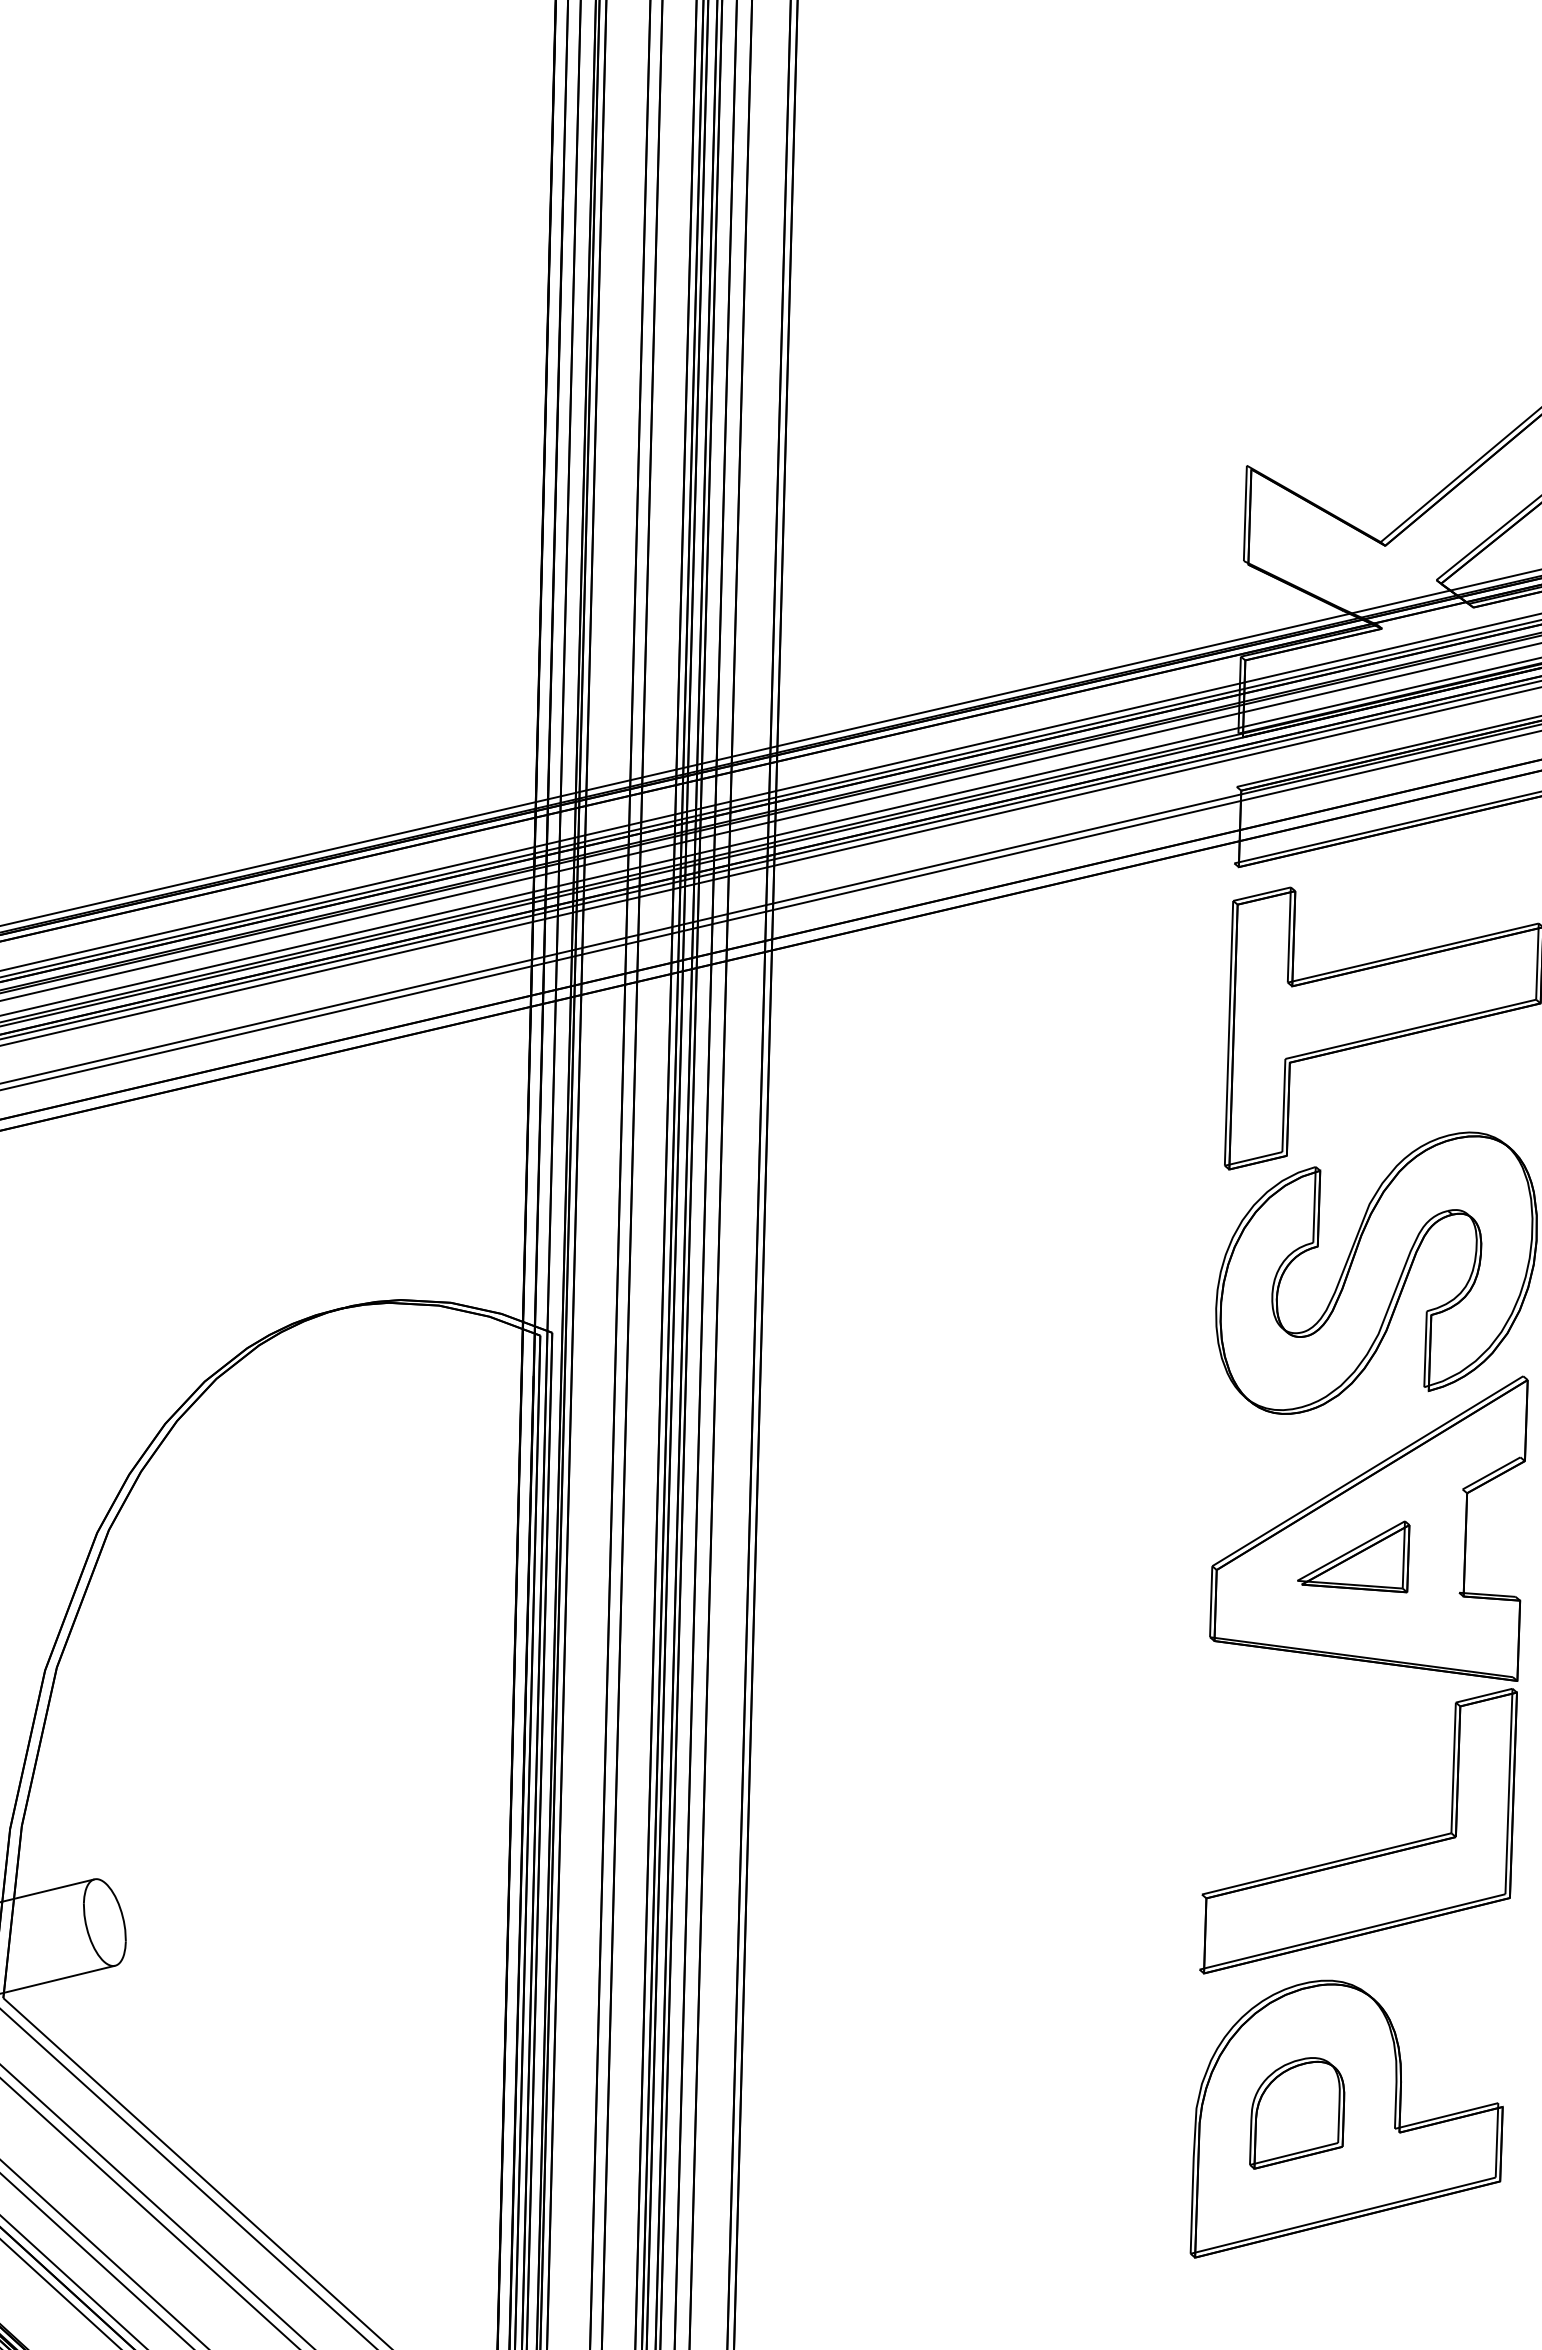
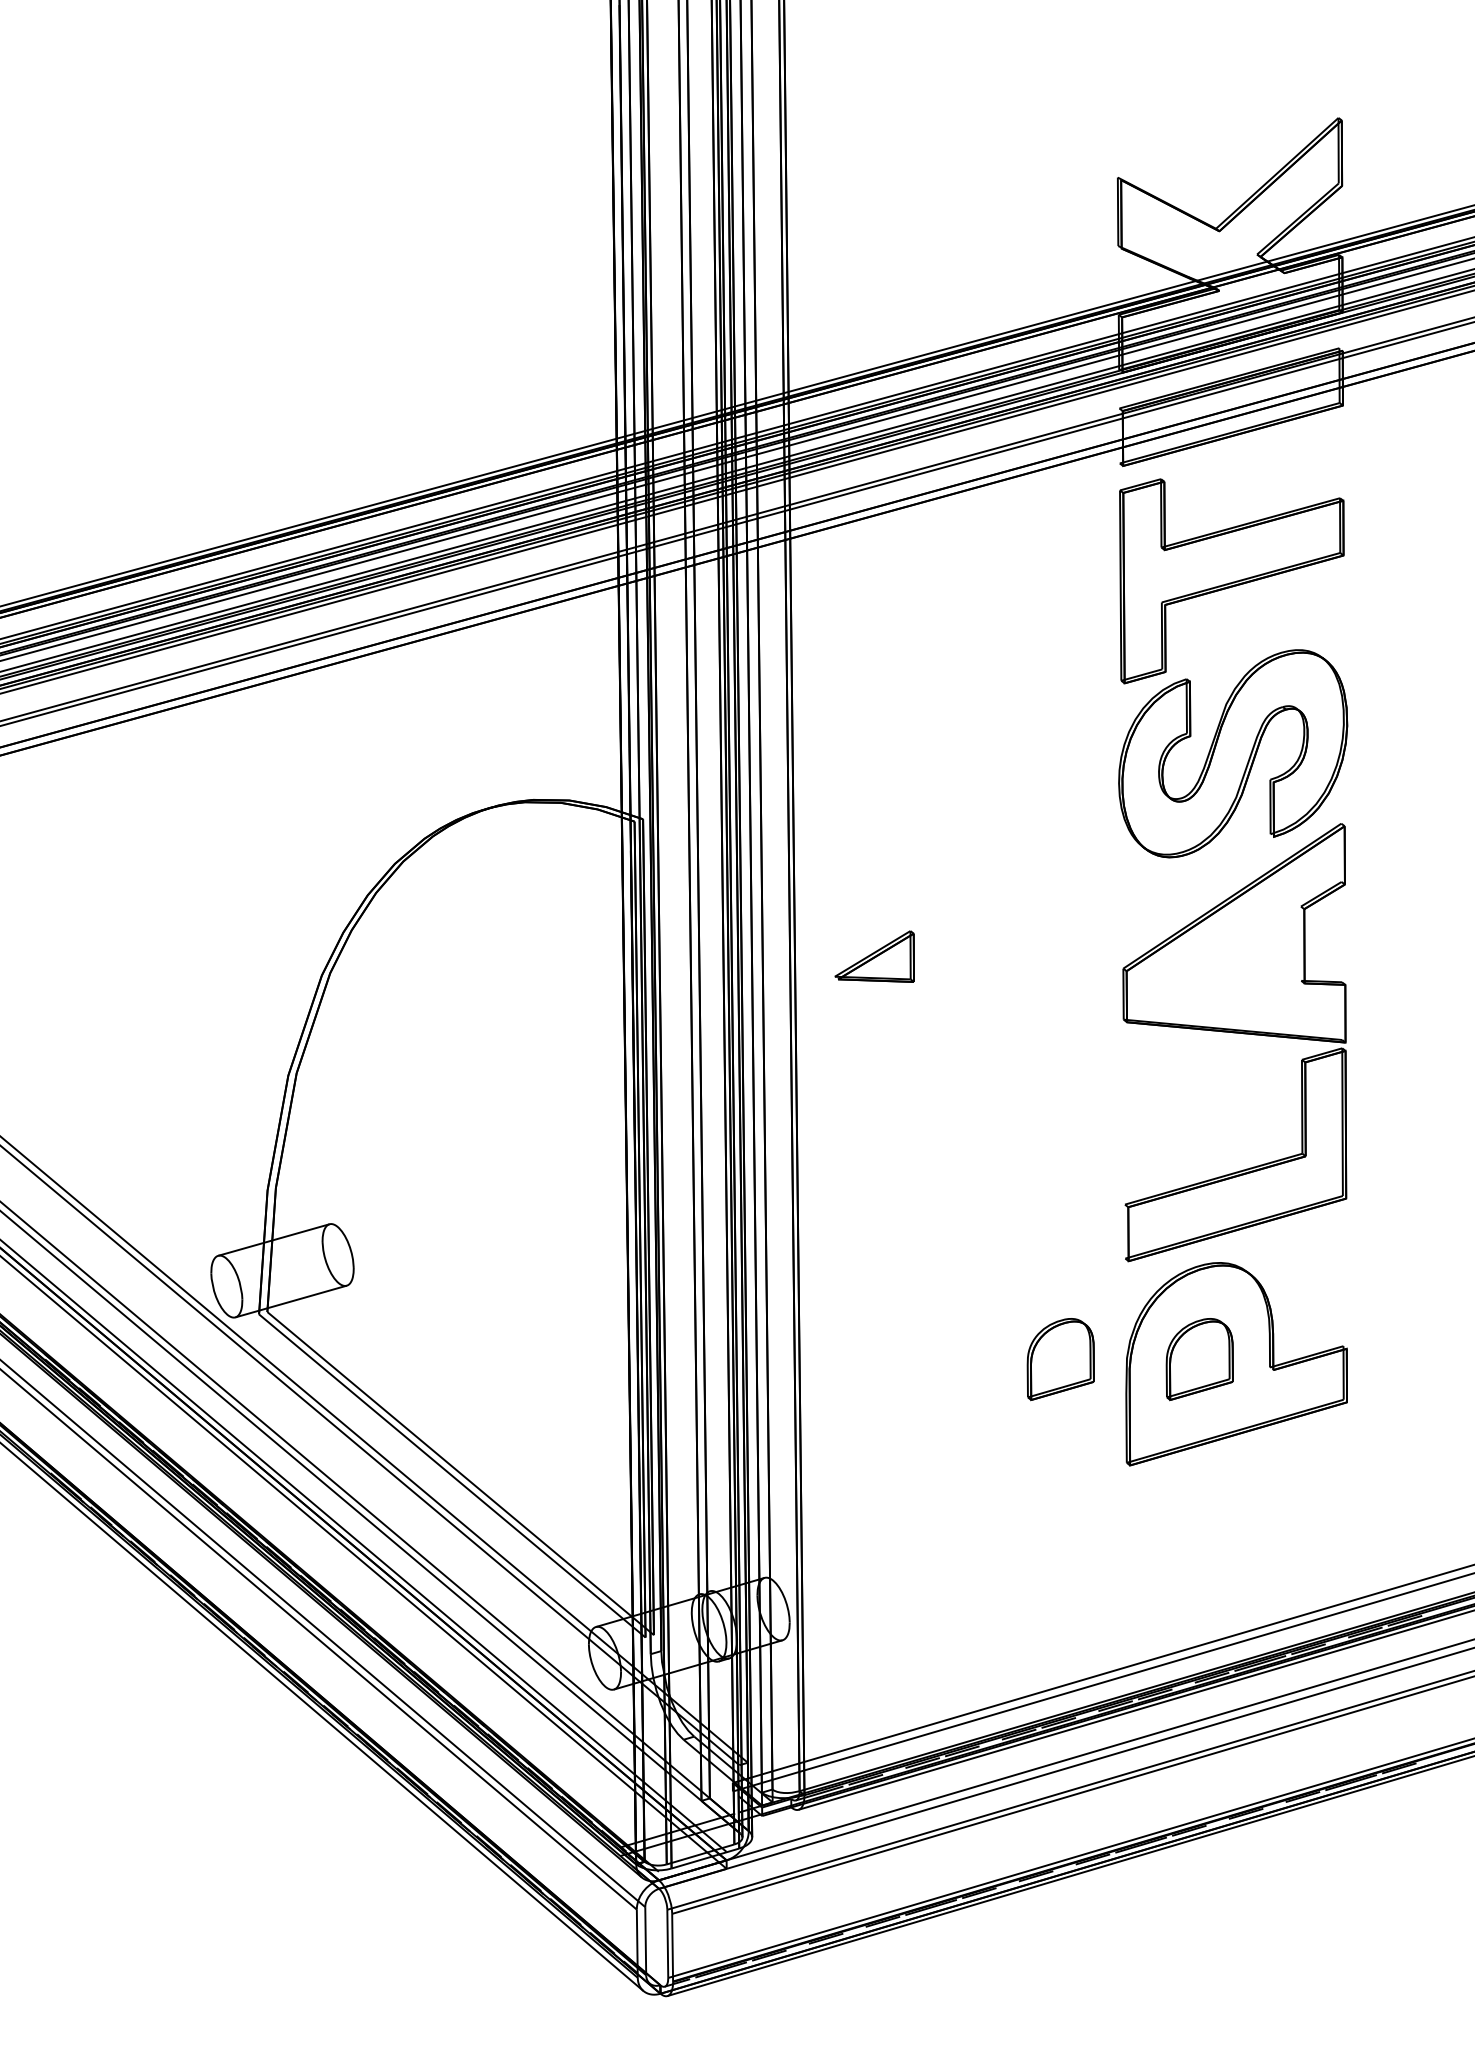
part: (1353, 1554) -> (874, 956), moved
part: (1103, 2106) -> (1060, 1359), added

